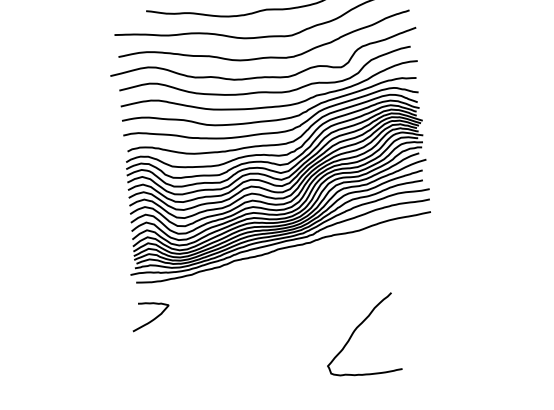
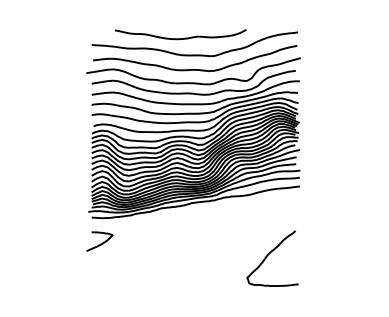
curve: (356, 329) -> (269, 254), moved

